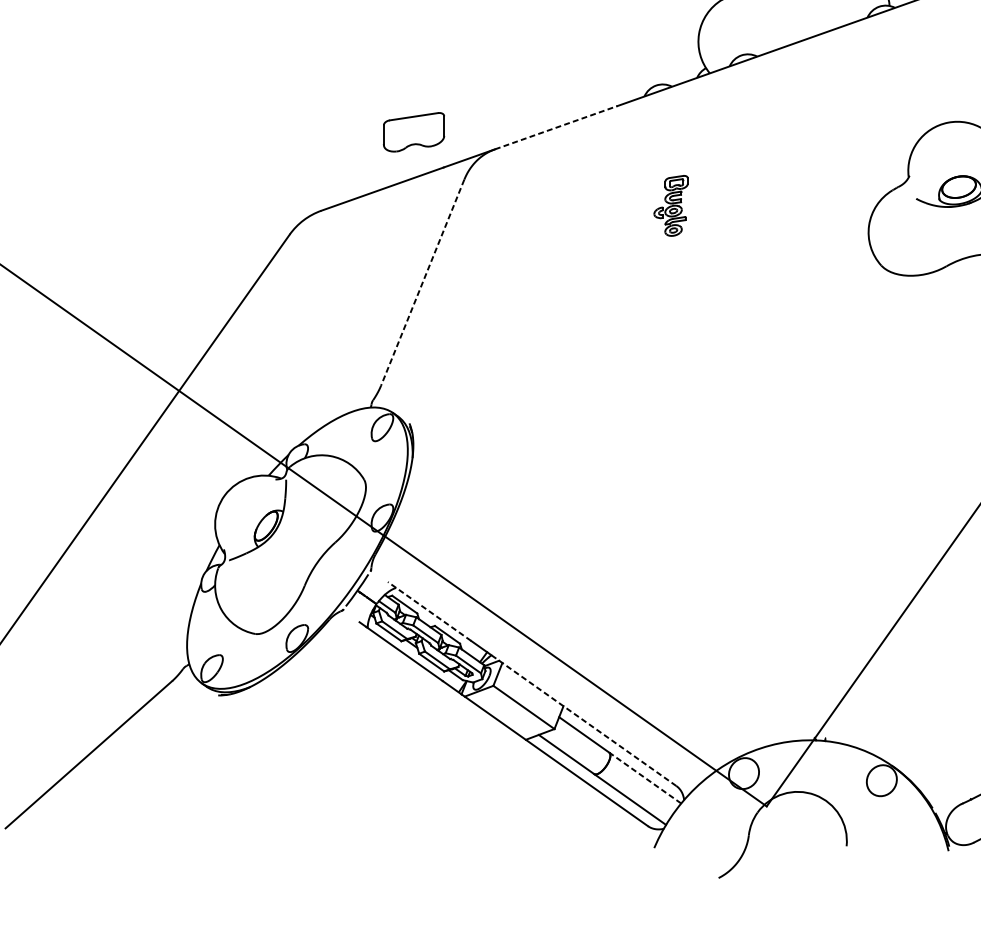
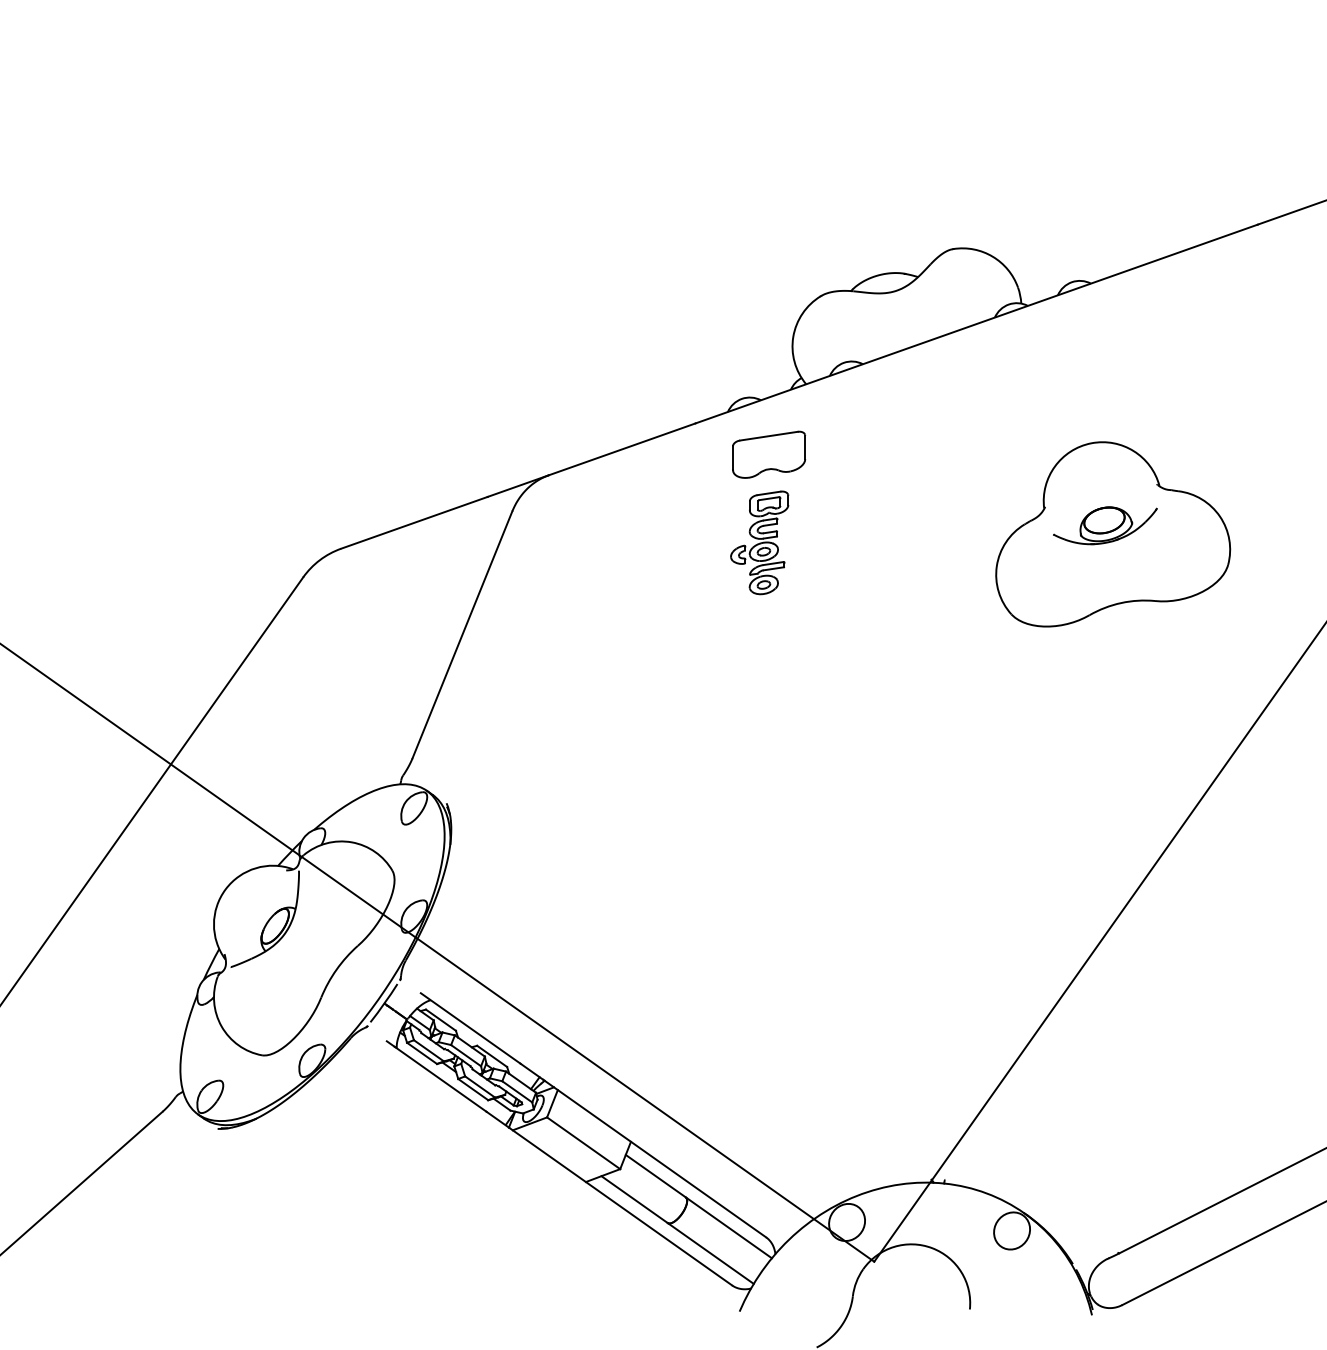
line: (556, 127) -> (622, 449), dashed -> solid
part: (414, 132) -> (769, 454), moved
part: (670, 205) -> (759, 542), size x1.43
line: (422, 283) -> (462, 635), dashed -> solid
line: (429, 611) -> (470, 1028), dashed -> solid
line: (583, 720) -> (654, 1158), dashed -> solid
line: (644, 777) -> (728, 1227), dashed -> solid

